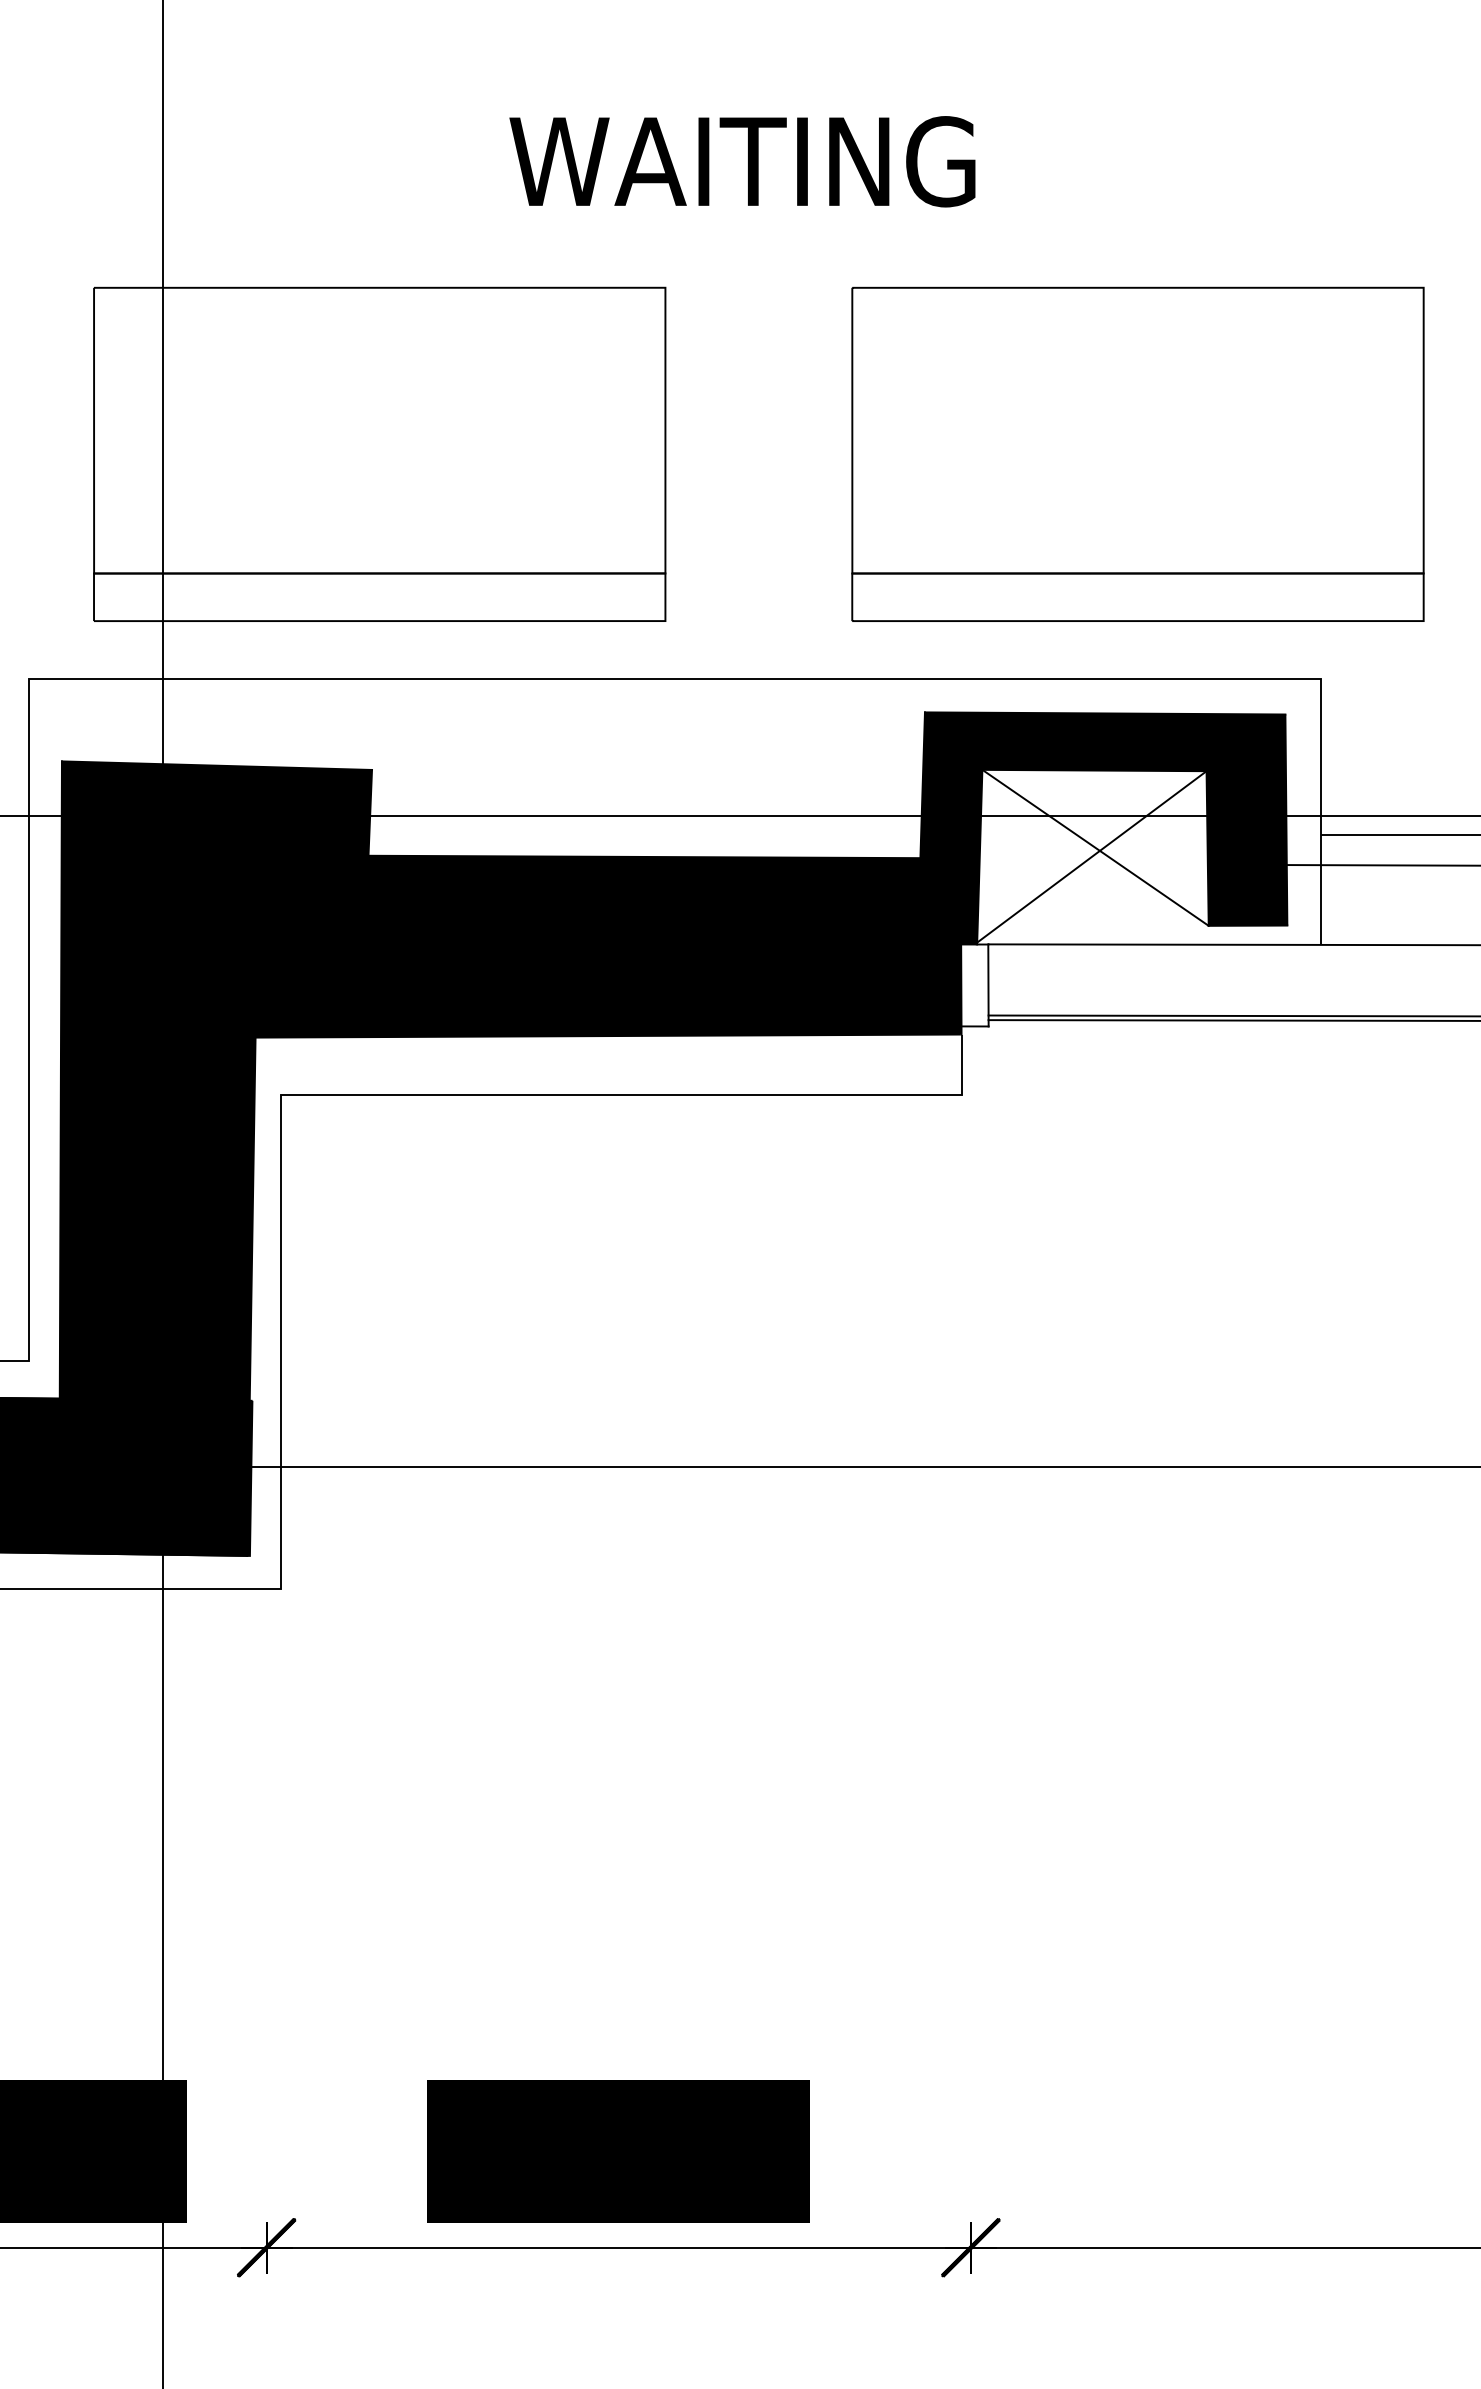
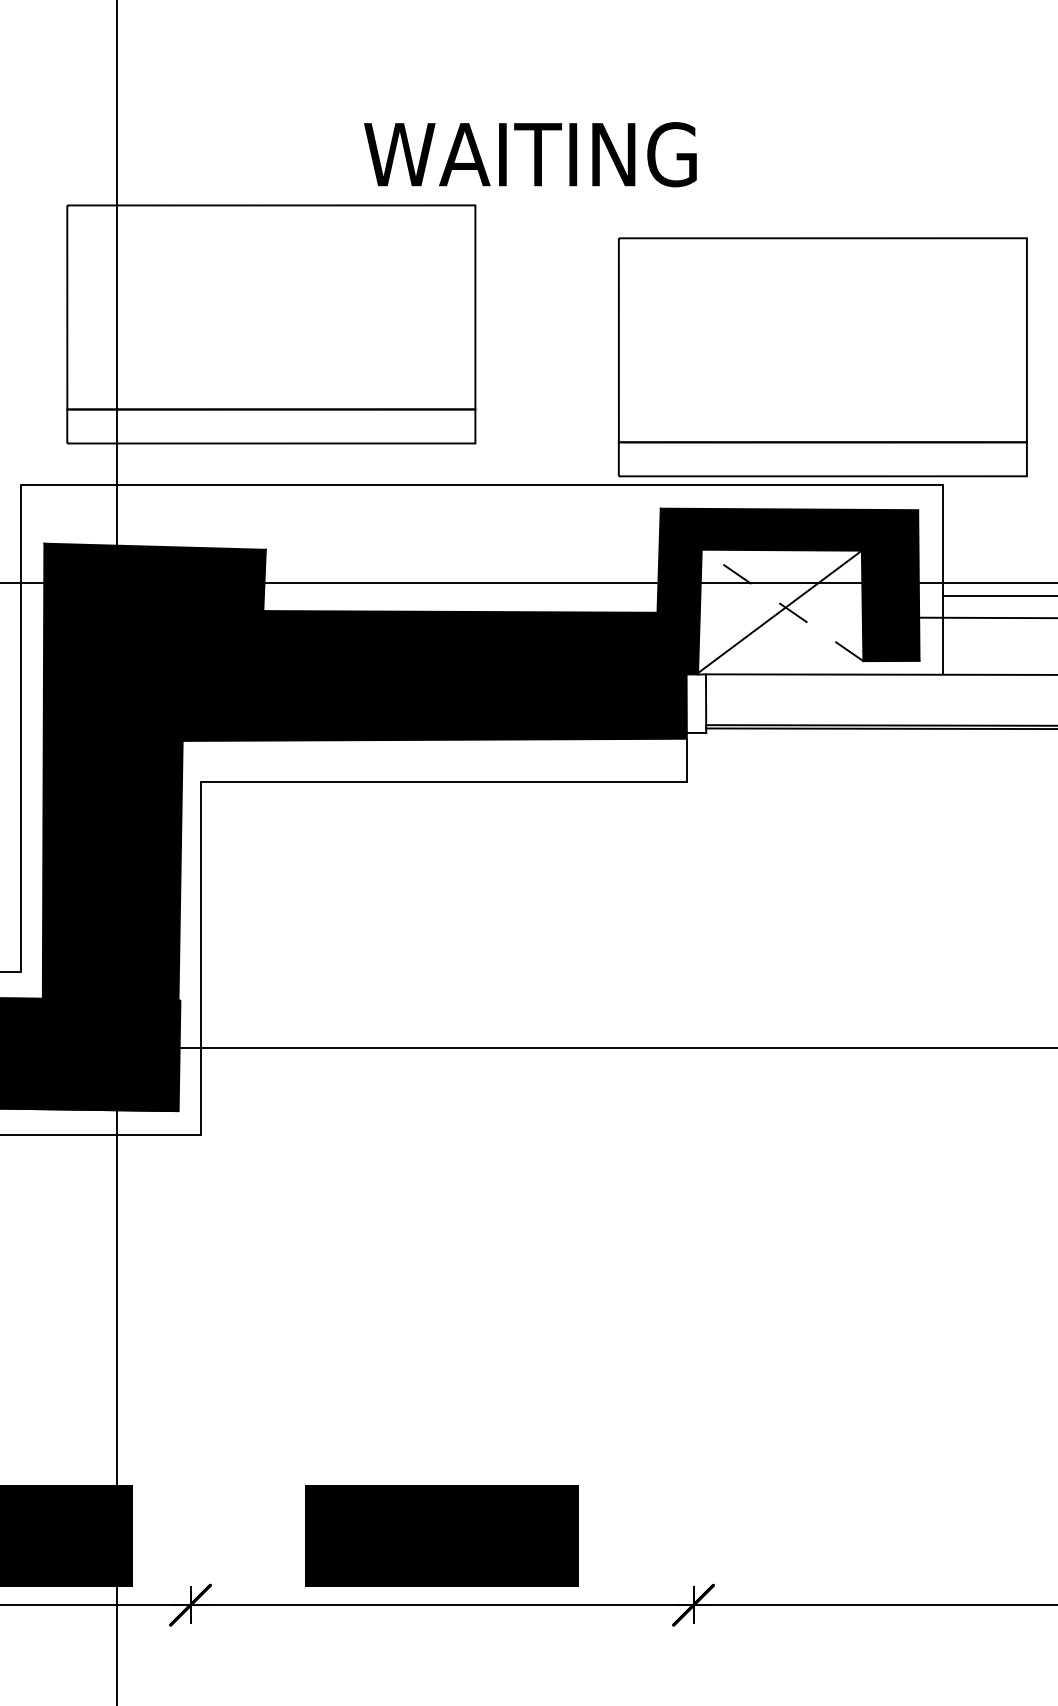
text: (742, 161) -> (530, 154), moved
part: (1137, 453) -> (822, 356), moved
line: (1095, 847) -> (782, 605), solid -> dashed

